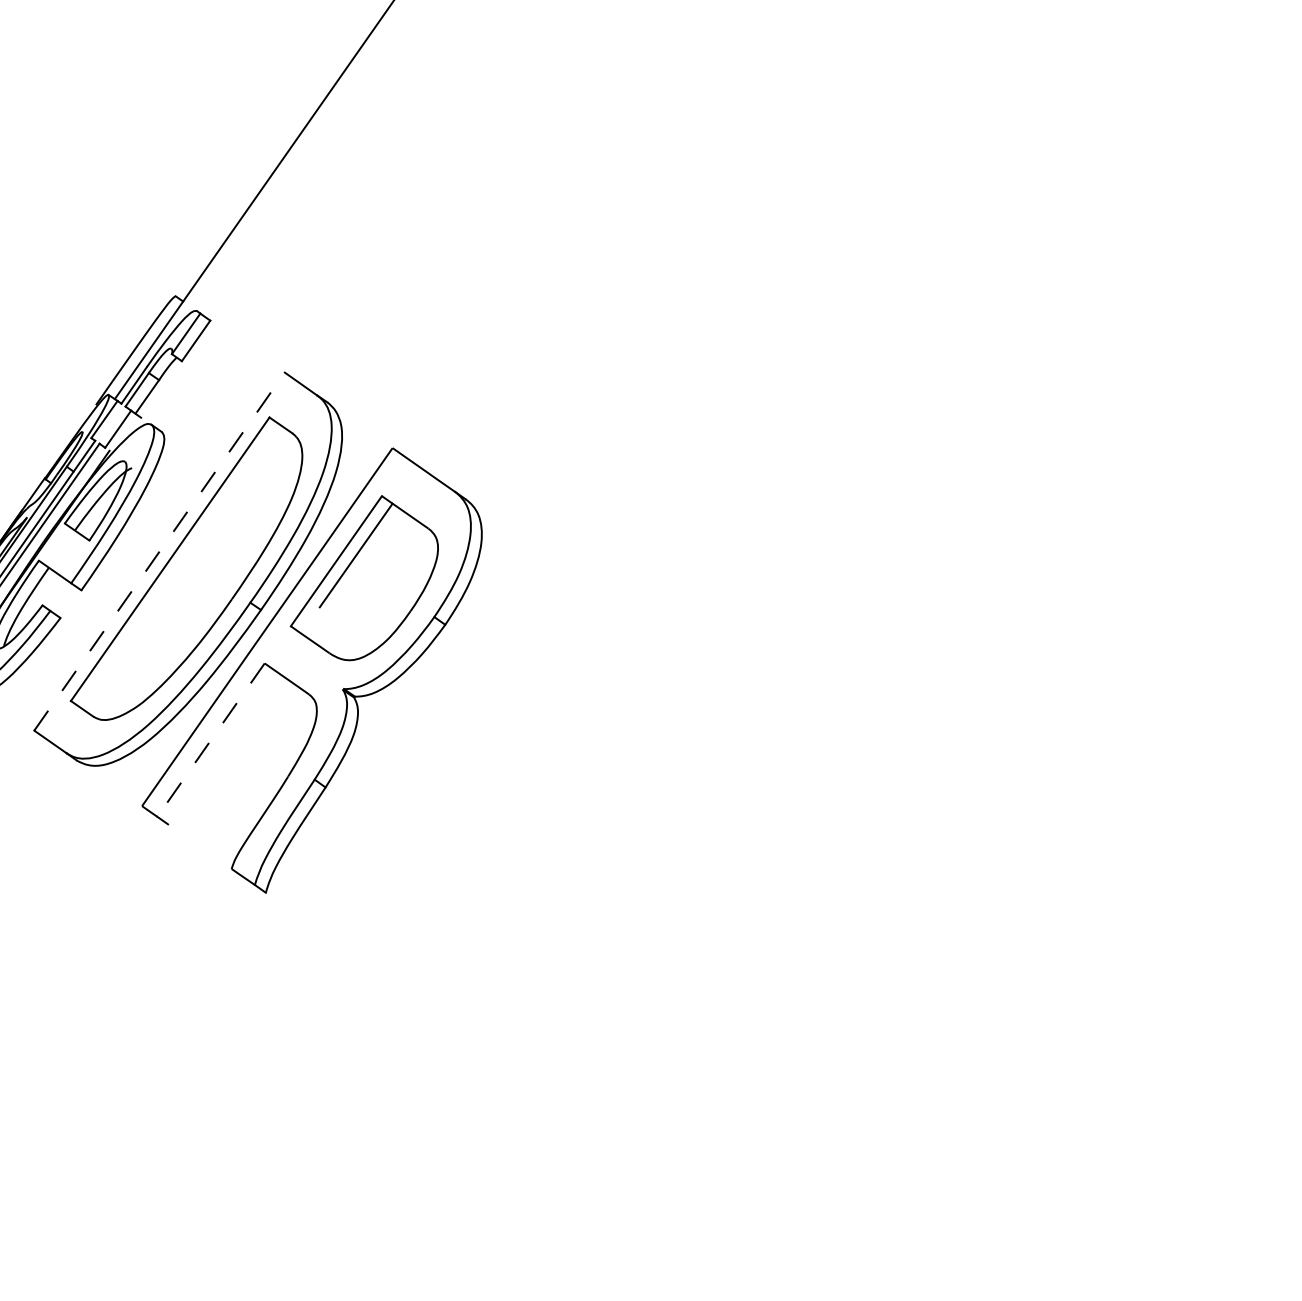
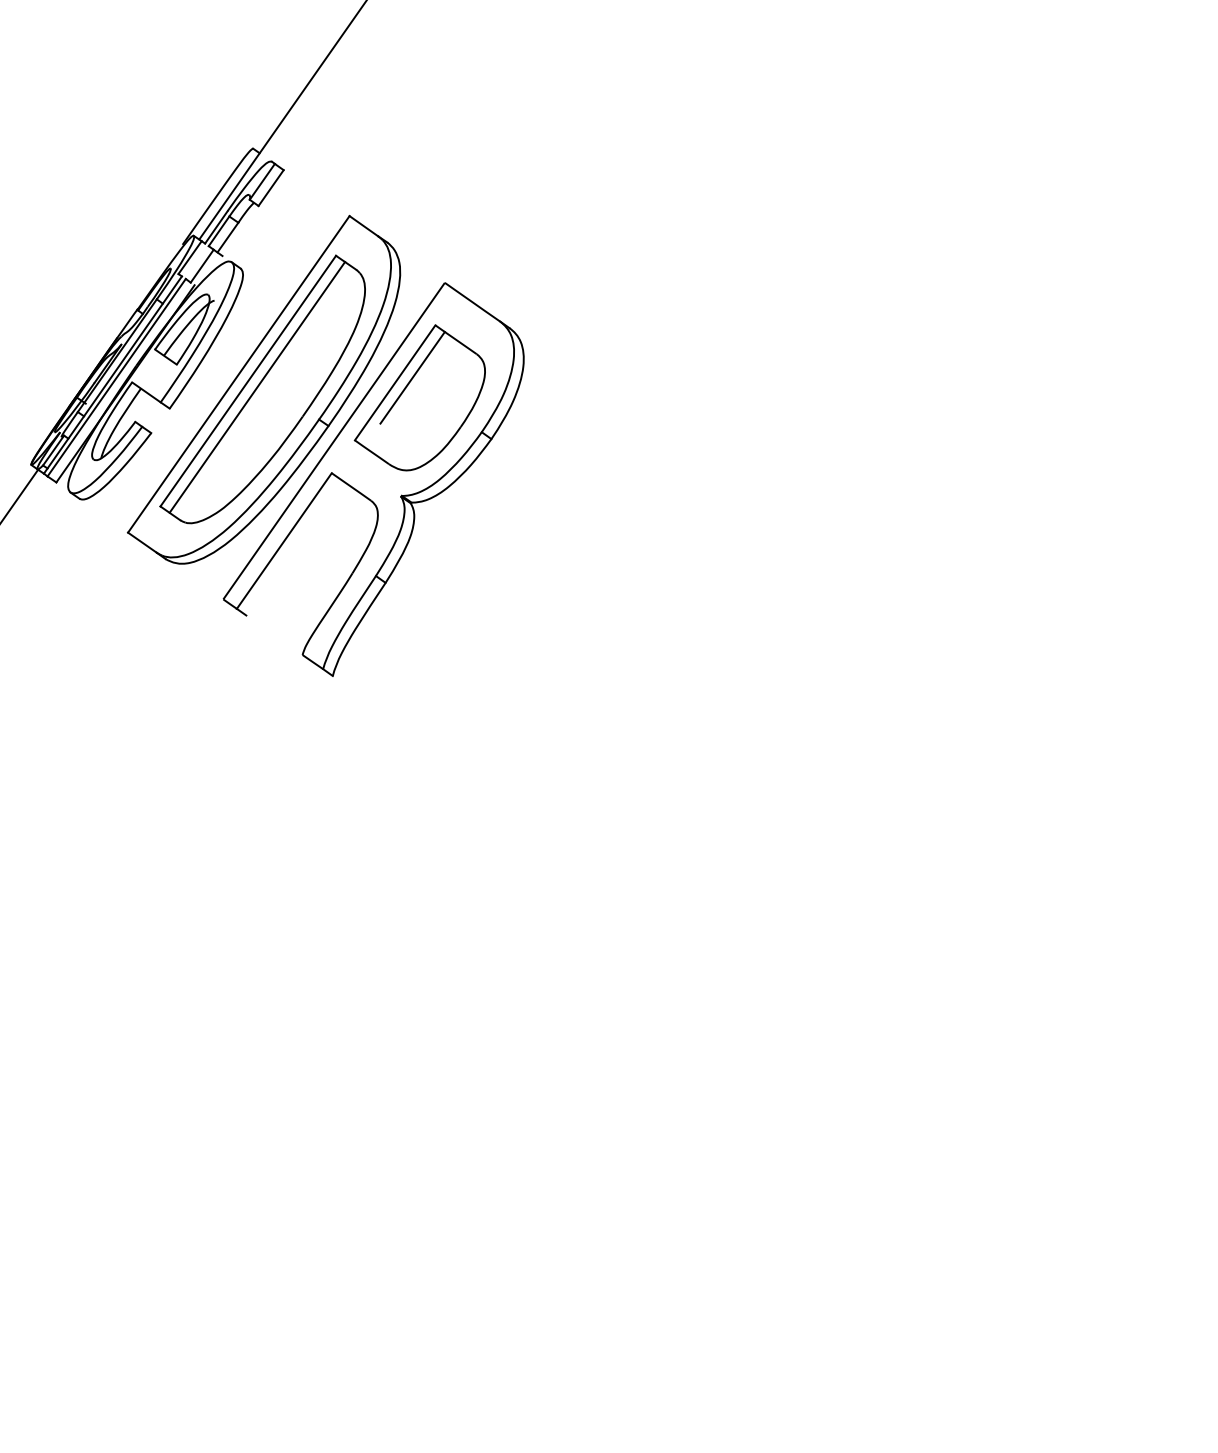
line: (160, 550) -> (239, 373), dashed -> solid
line: (180, 566) -> (257, 387), added
line: (211, 740) -> (284, 541), dashed -> solid

